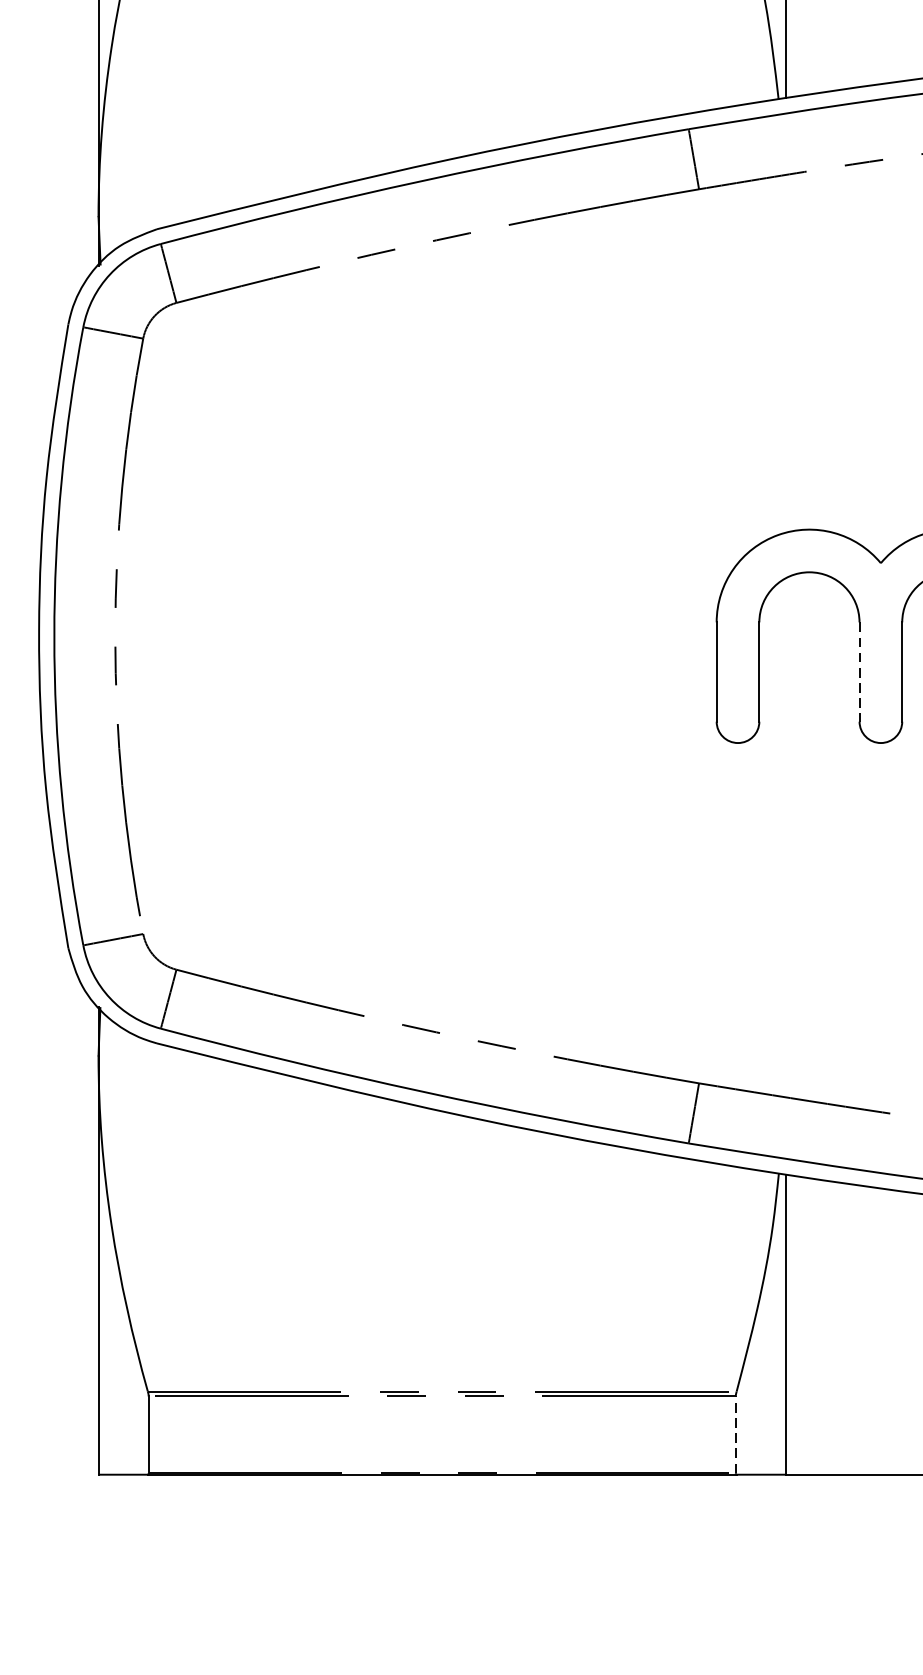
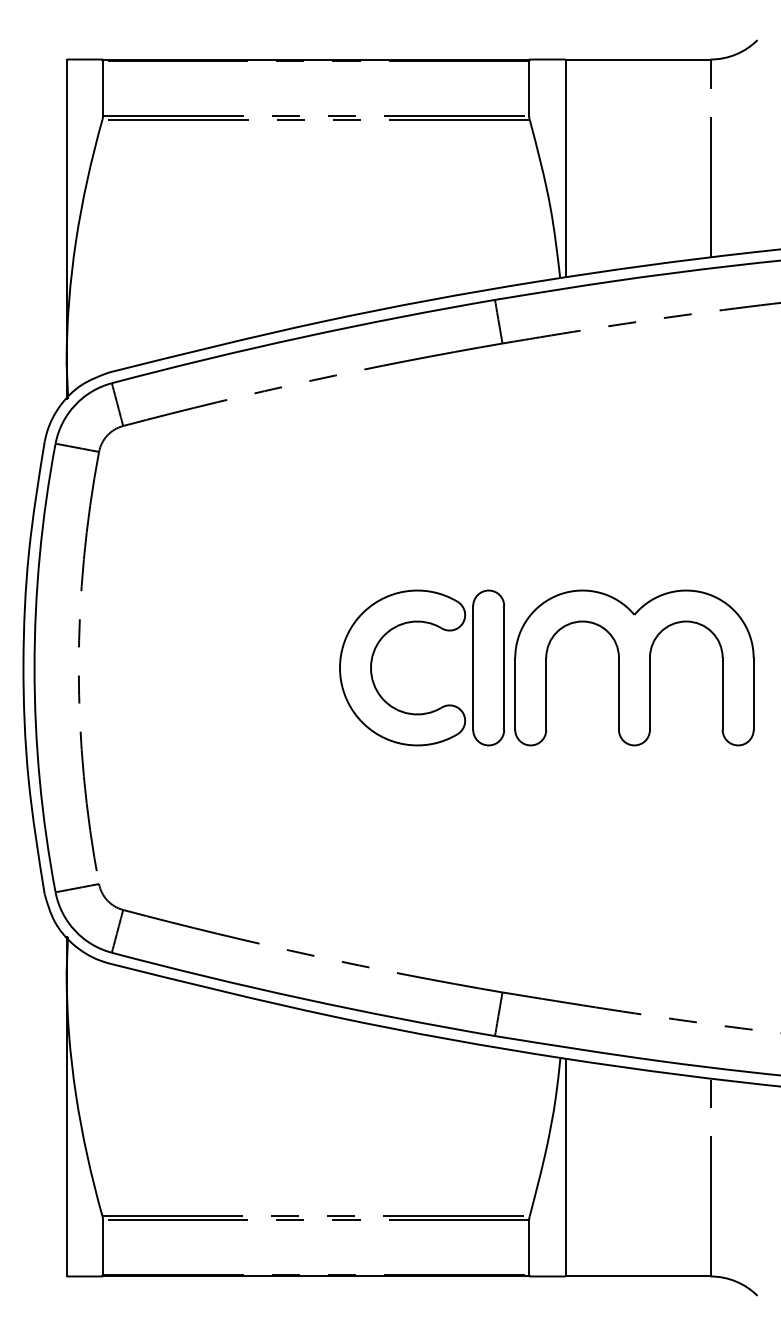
part: (615, 583) -> (441, 629), added
line: (858, 672) -> (618, 694), dashed -> solid
line: (736, 1434) -> (529, 1247), dashed -> solid

